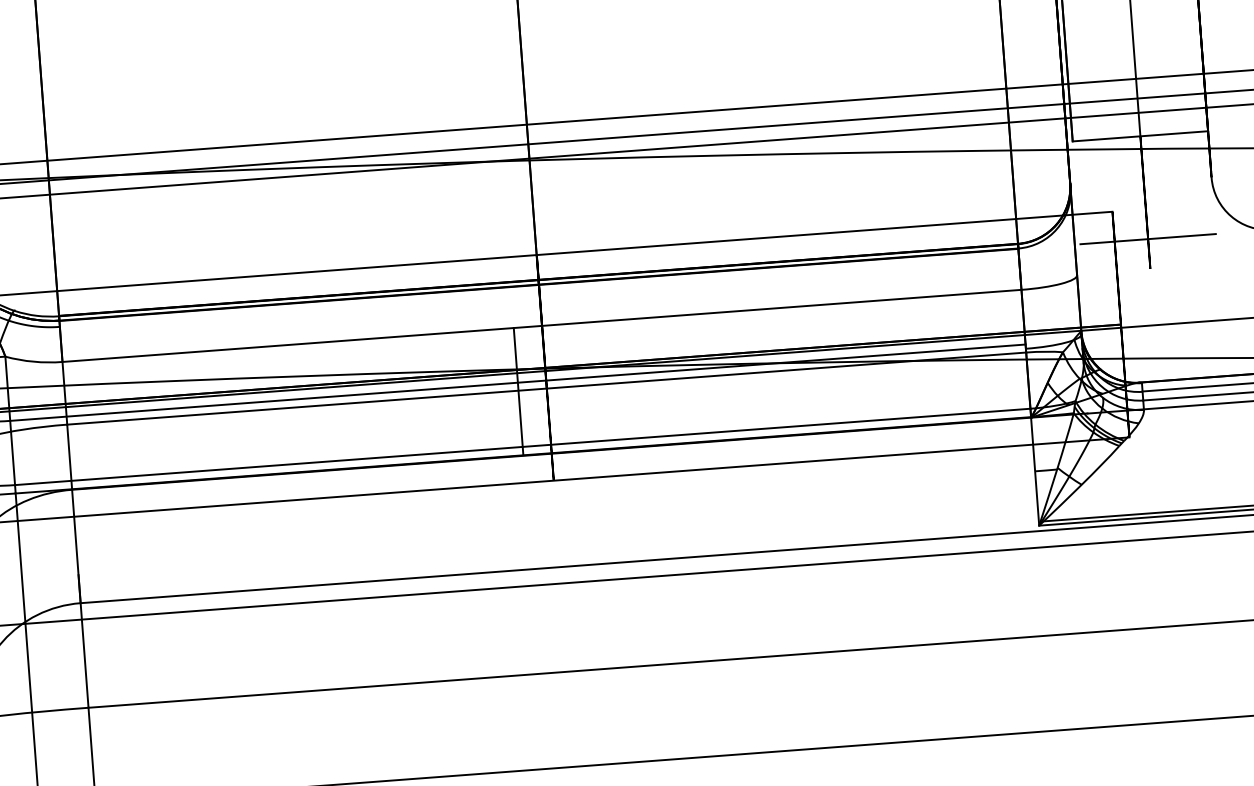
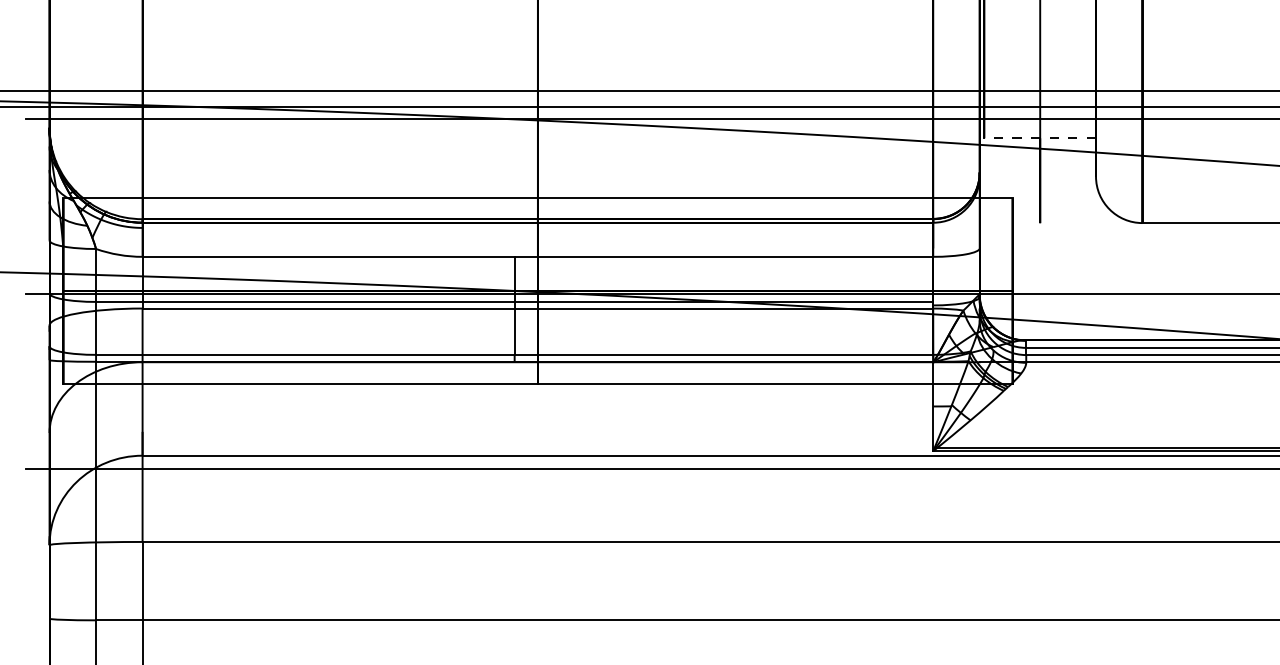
line: (1140, 136) -> (1040, 138), solid -> dashed
line: (1148, 239) -> (1040, 223), removed

